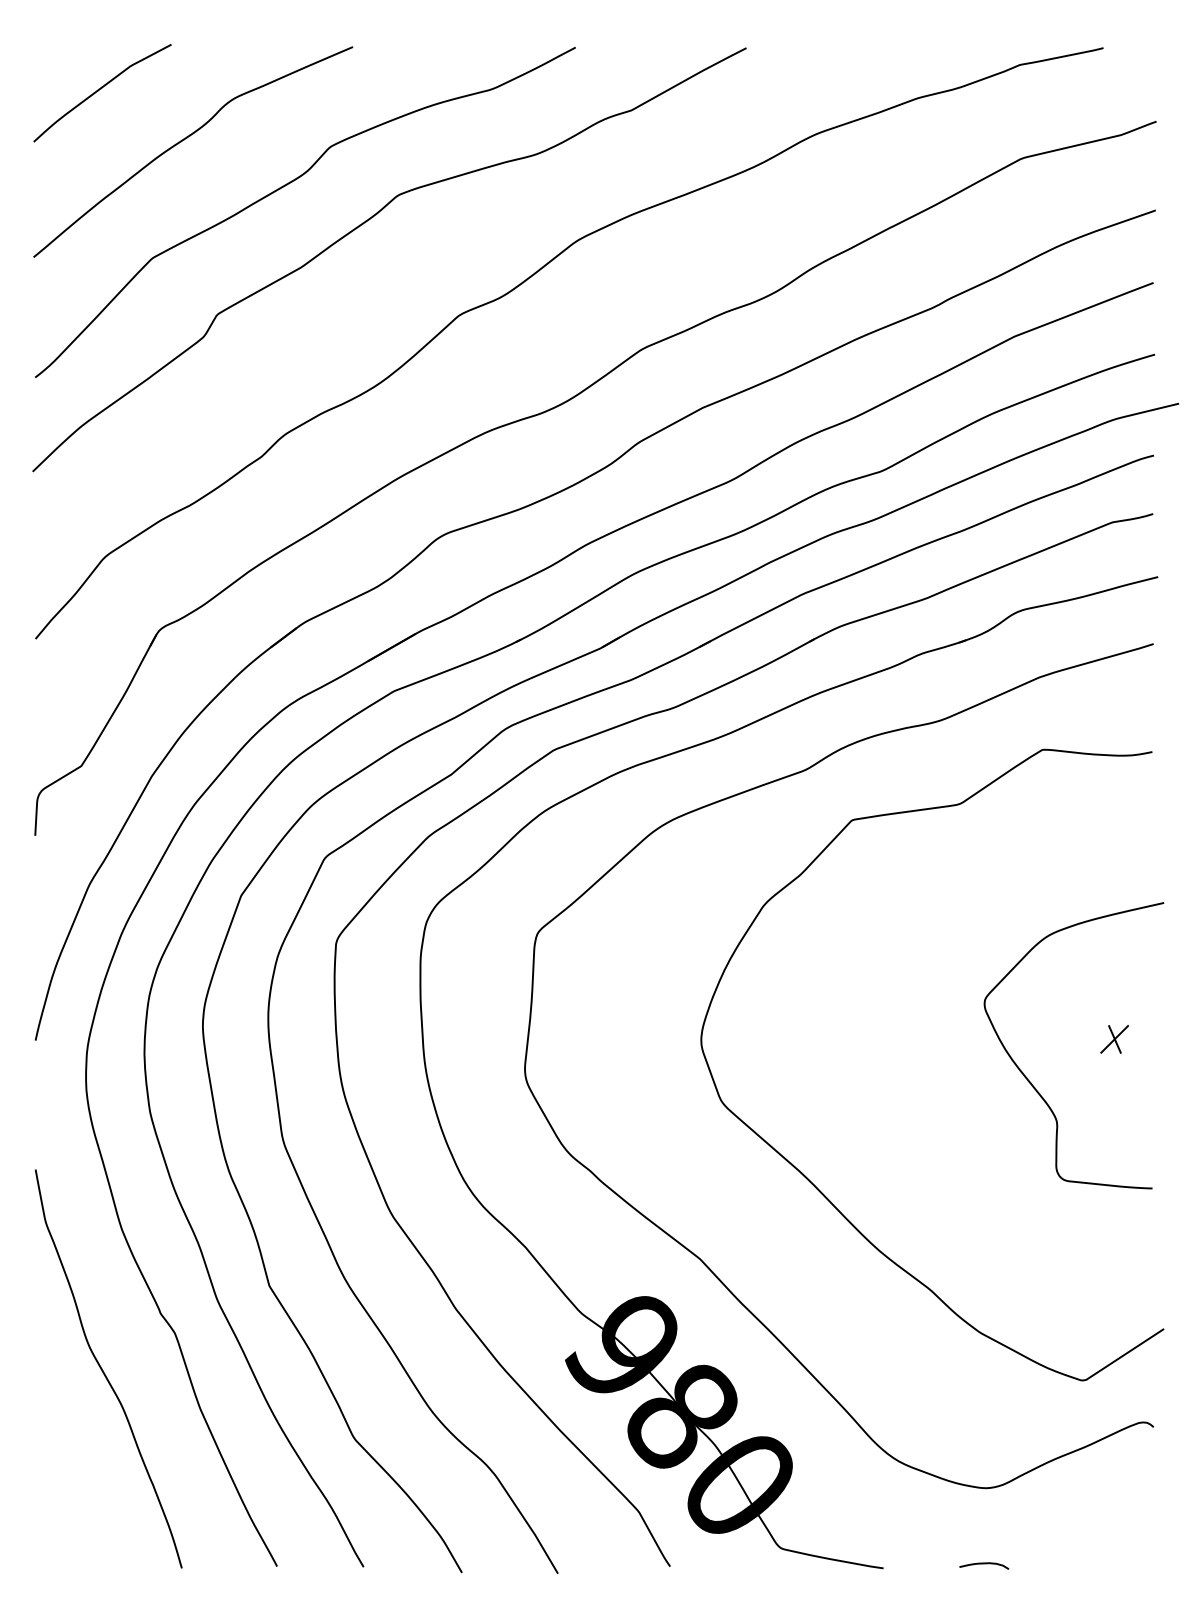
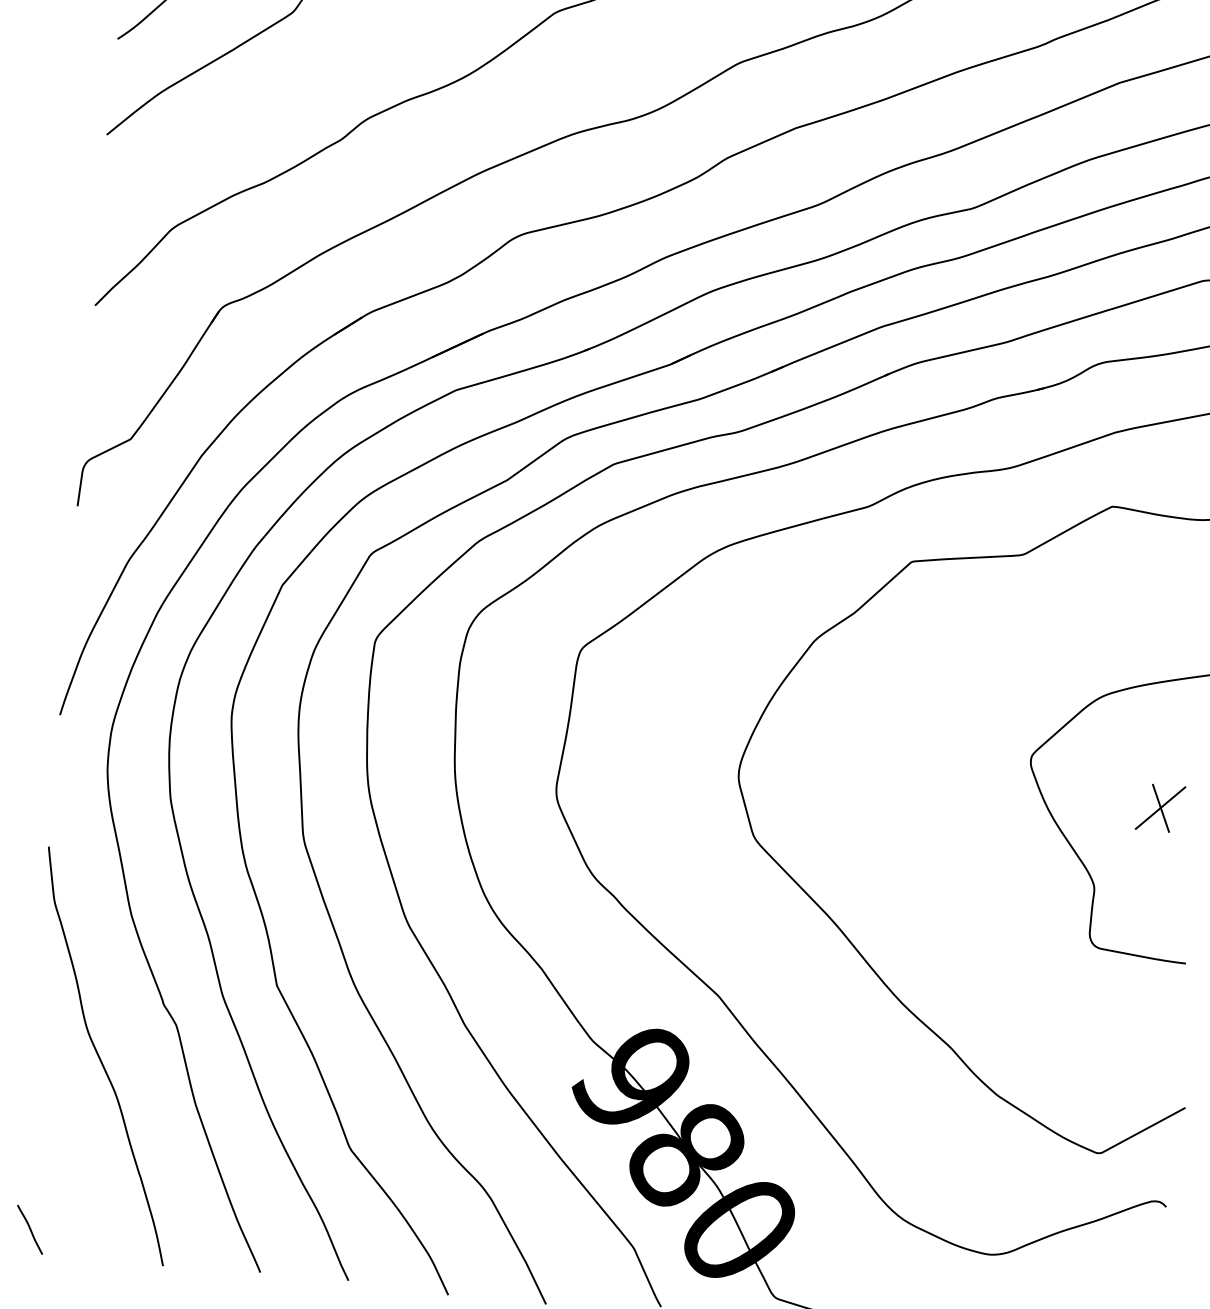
part: (1114, 1039) -> (1160, 808), size x1.67
line: (49, 1544) -> (30, 1230), added

